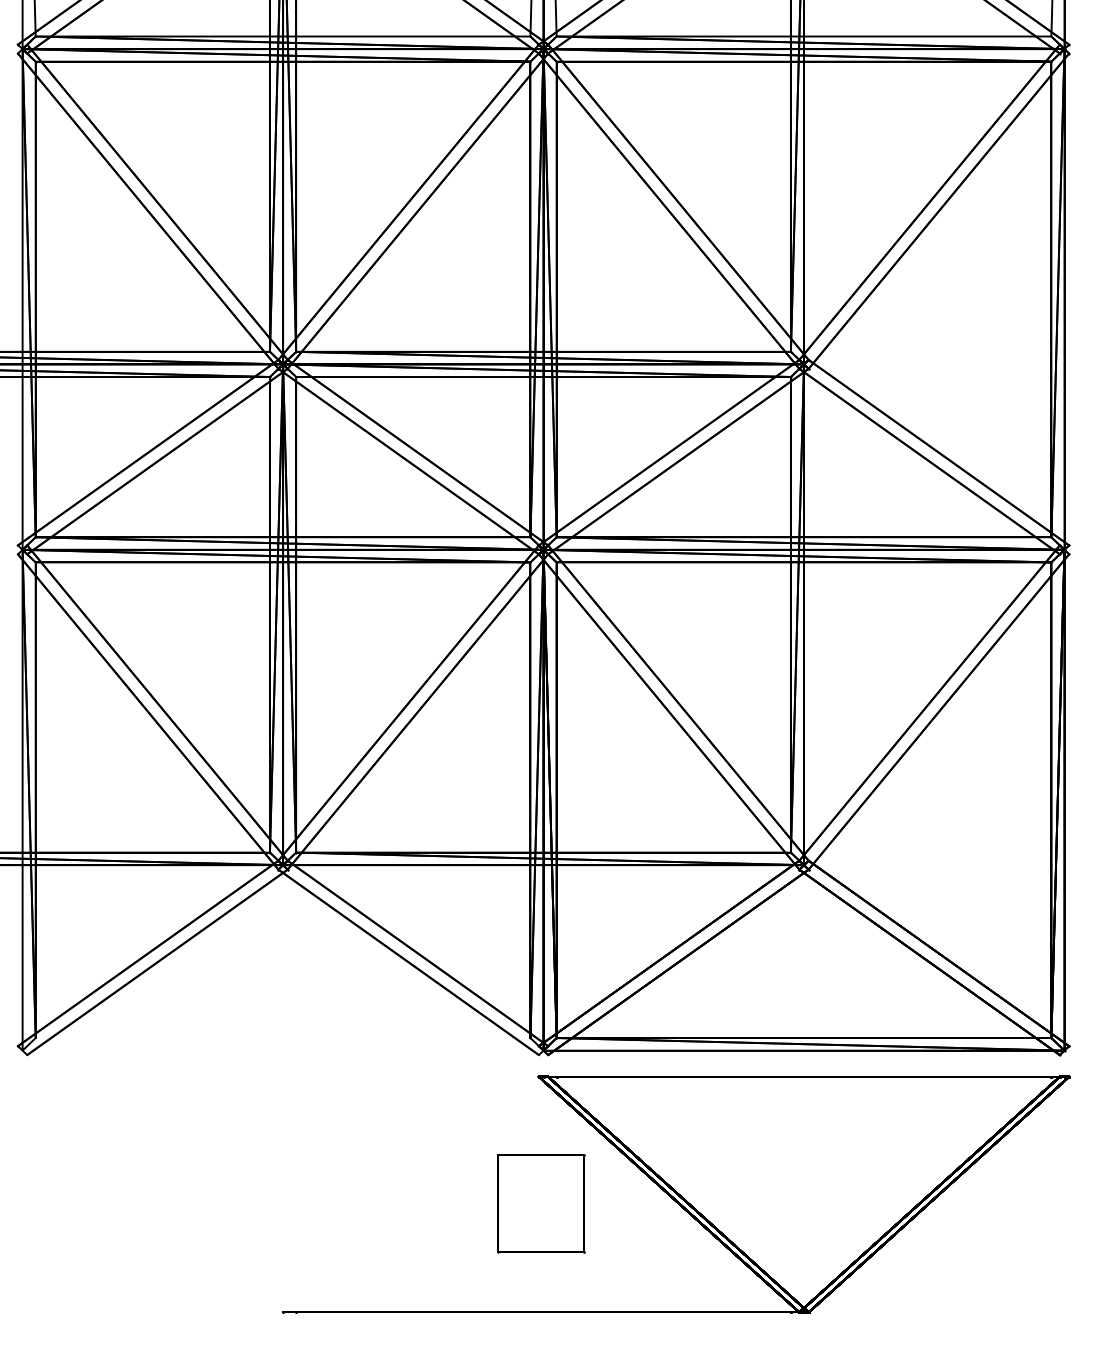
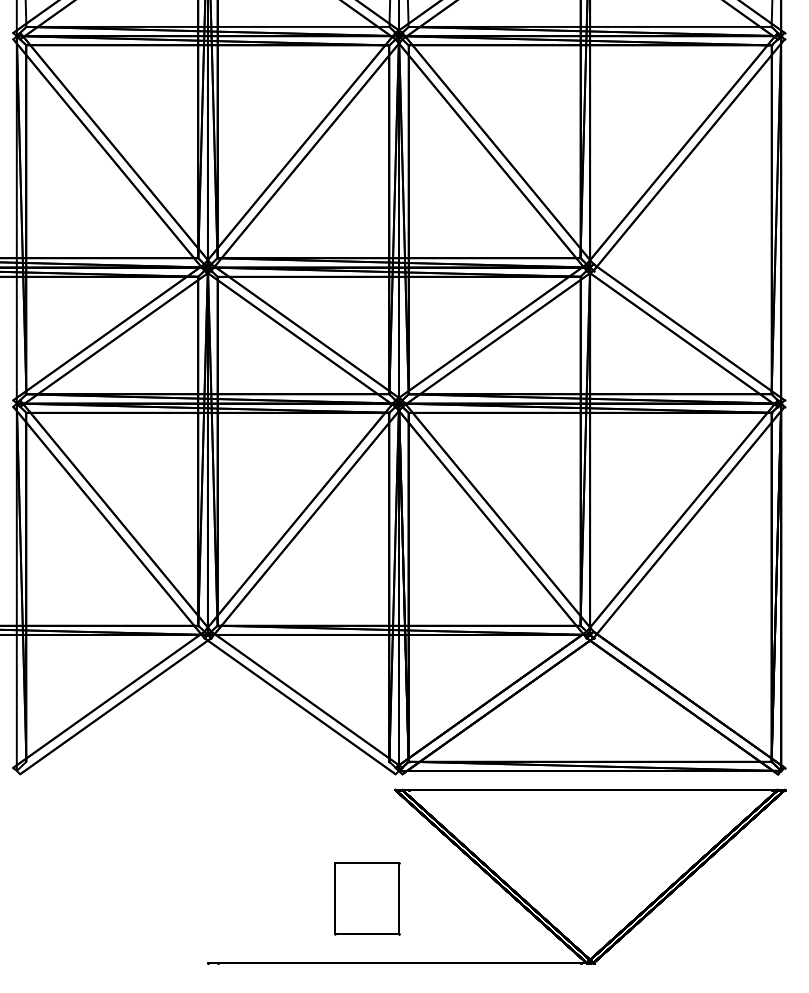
part: (541, 1203) -> (367, 898), moved

